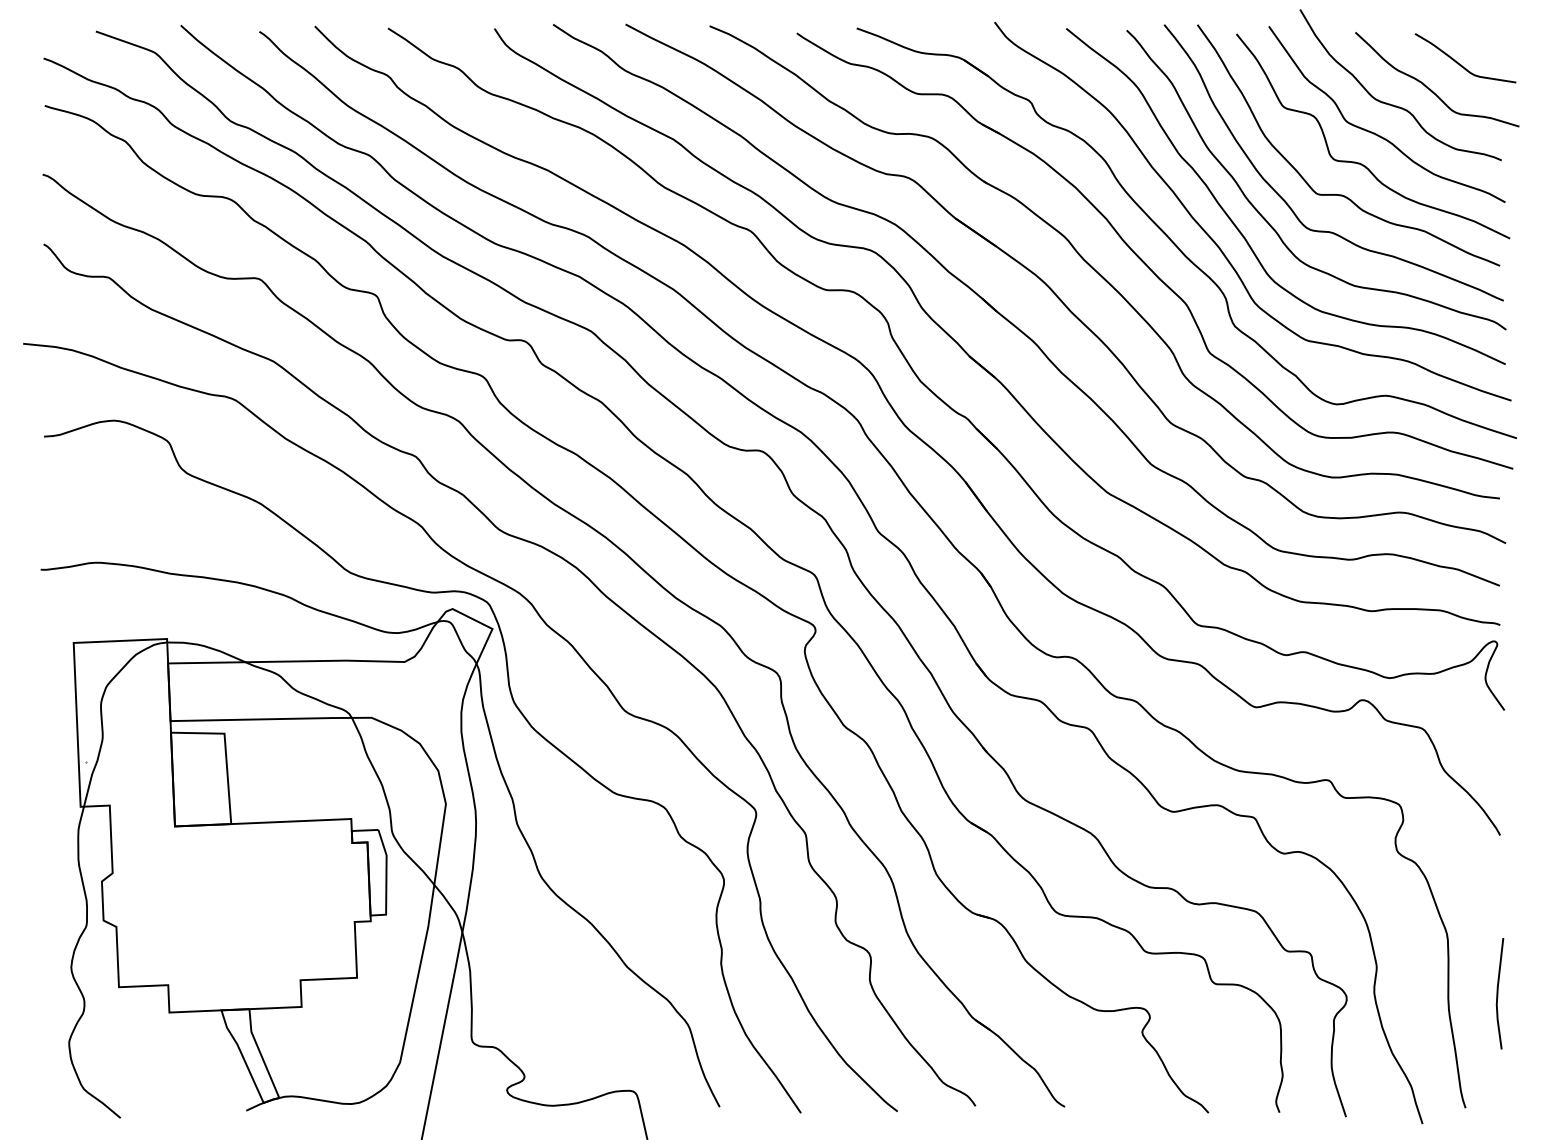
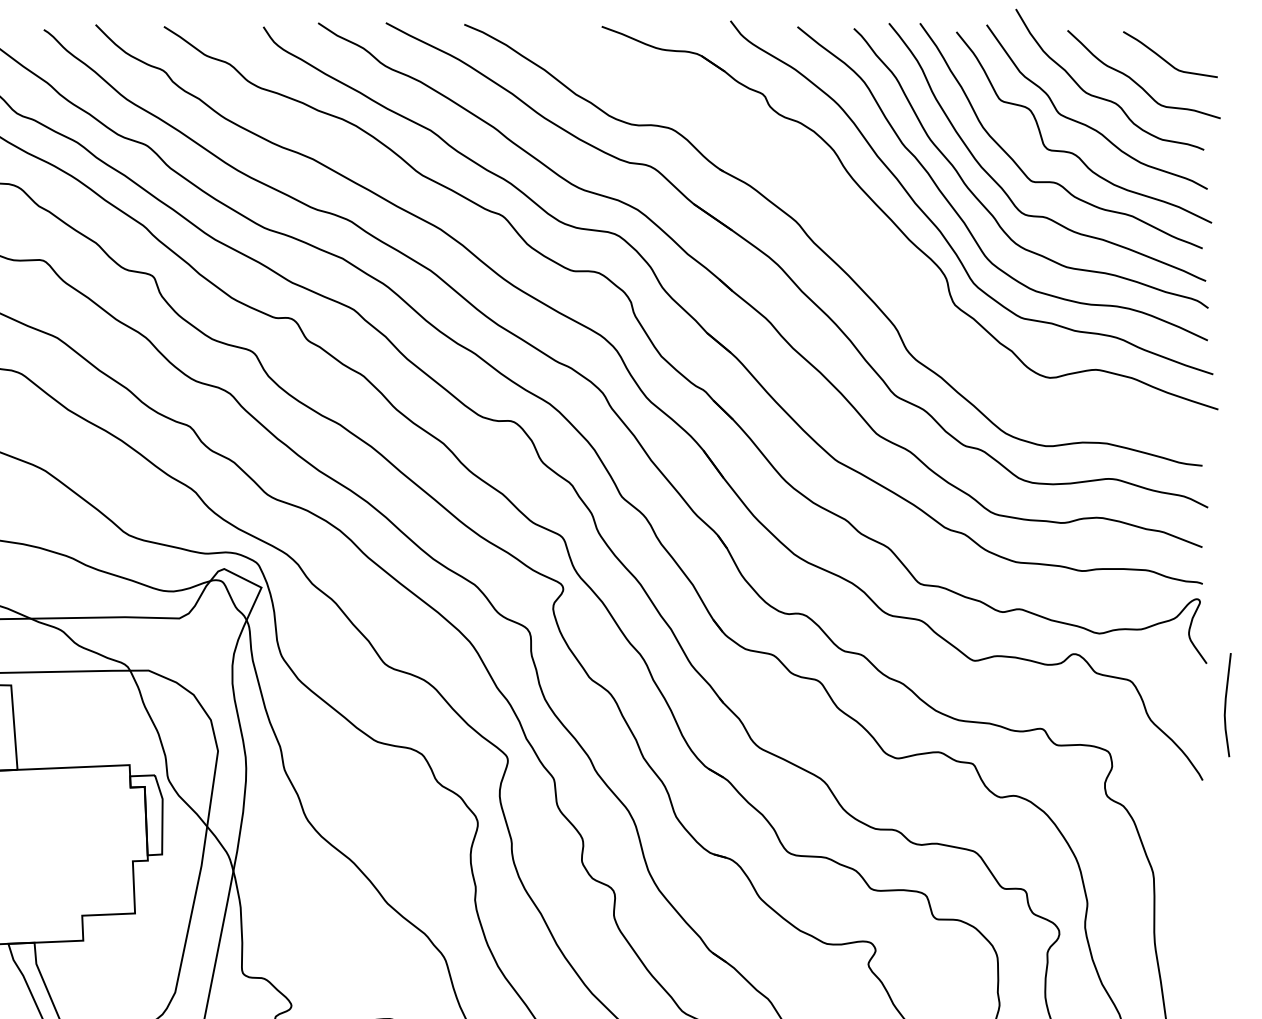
part: (1143, 260) -> (869, 243), removed
line: (1498, 993) -> (1226, 704), moved

